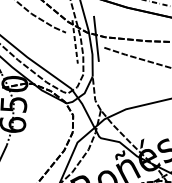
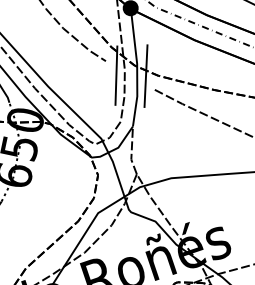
line: (75, 42) -> (116, 76), dashed -> solid

